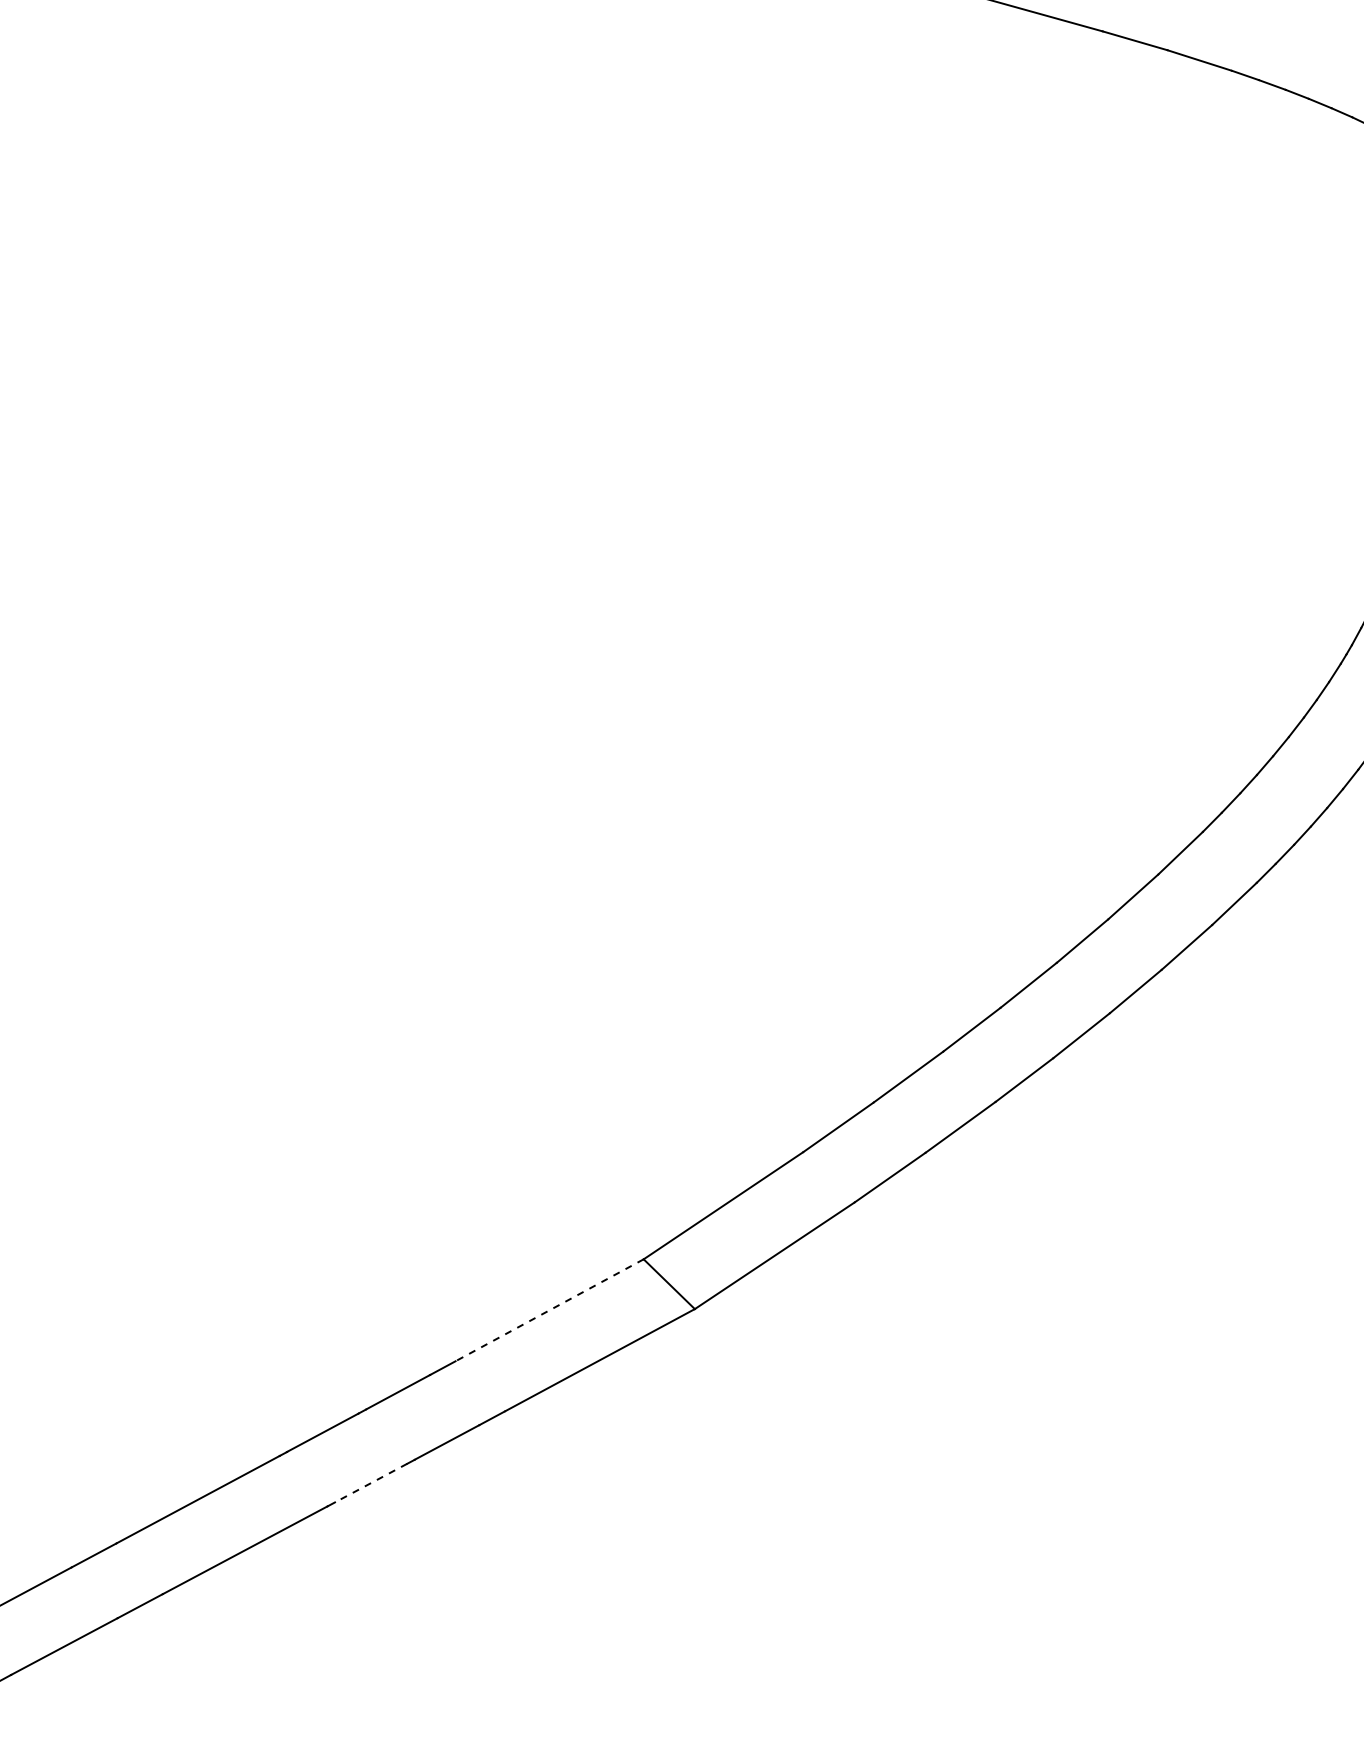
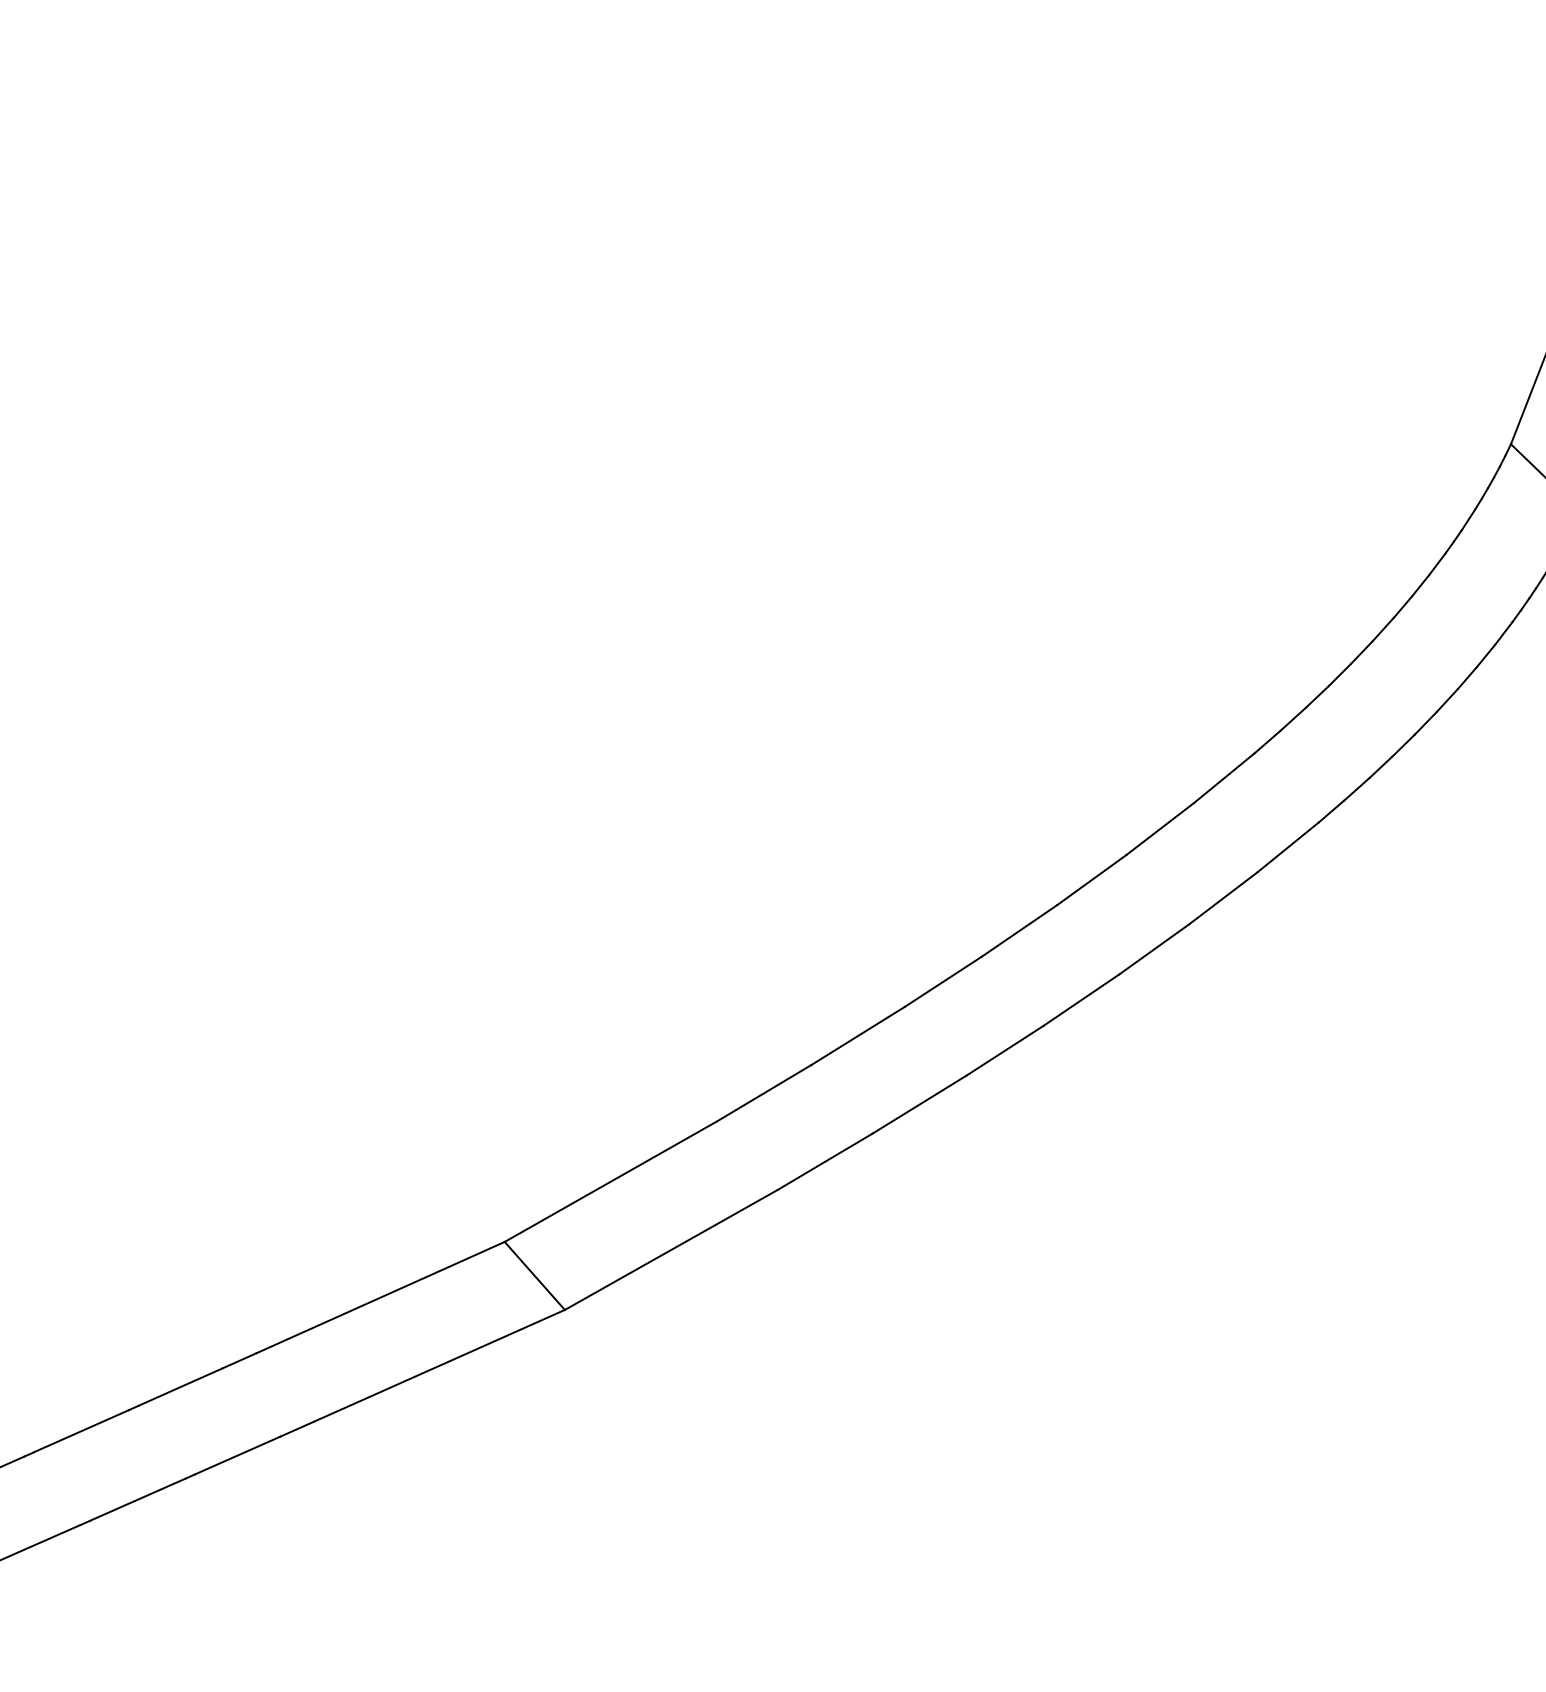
line: (549, 1310) -> (380, 1297), dashed -> solid
line: (371, 1483) -> (138, 1500), dashed -> solid

